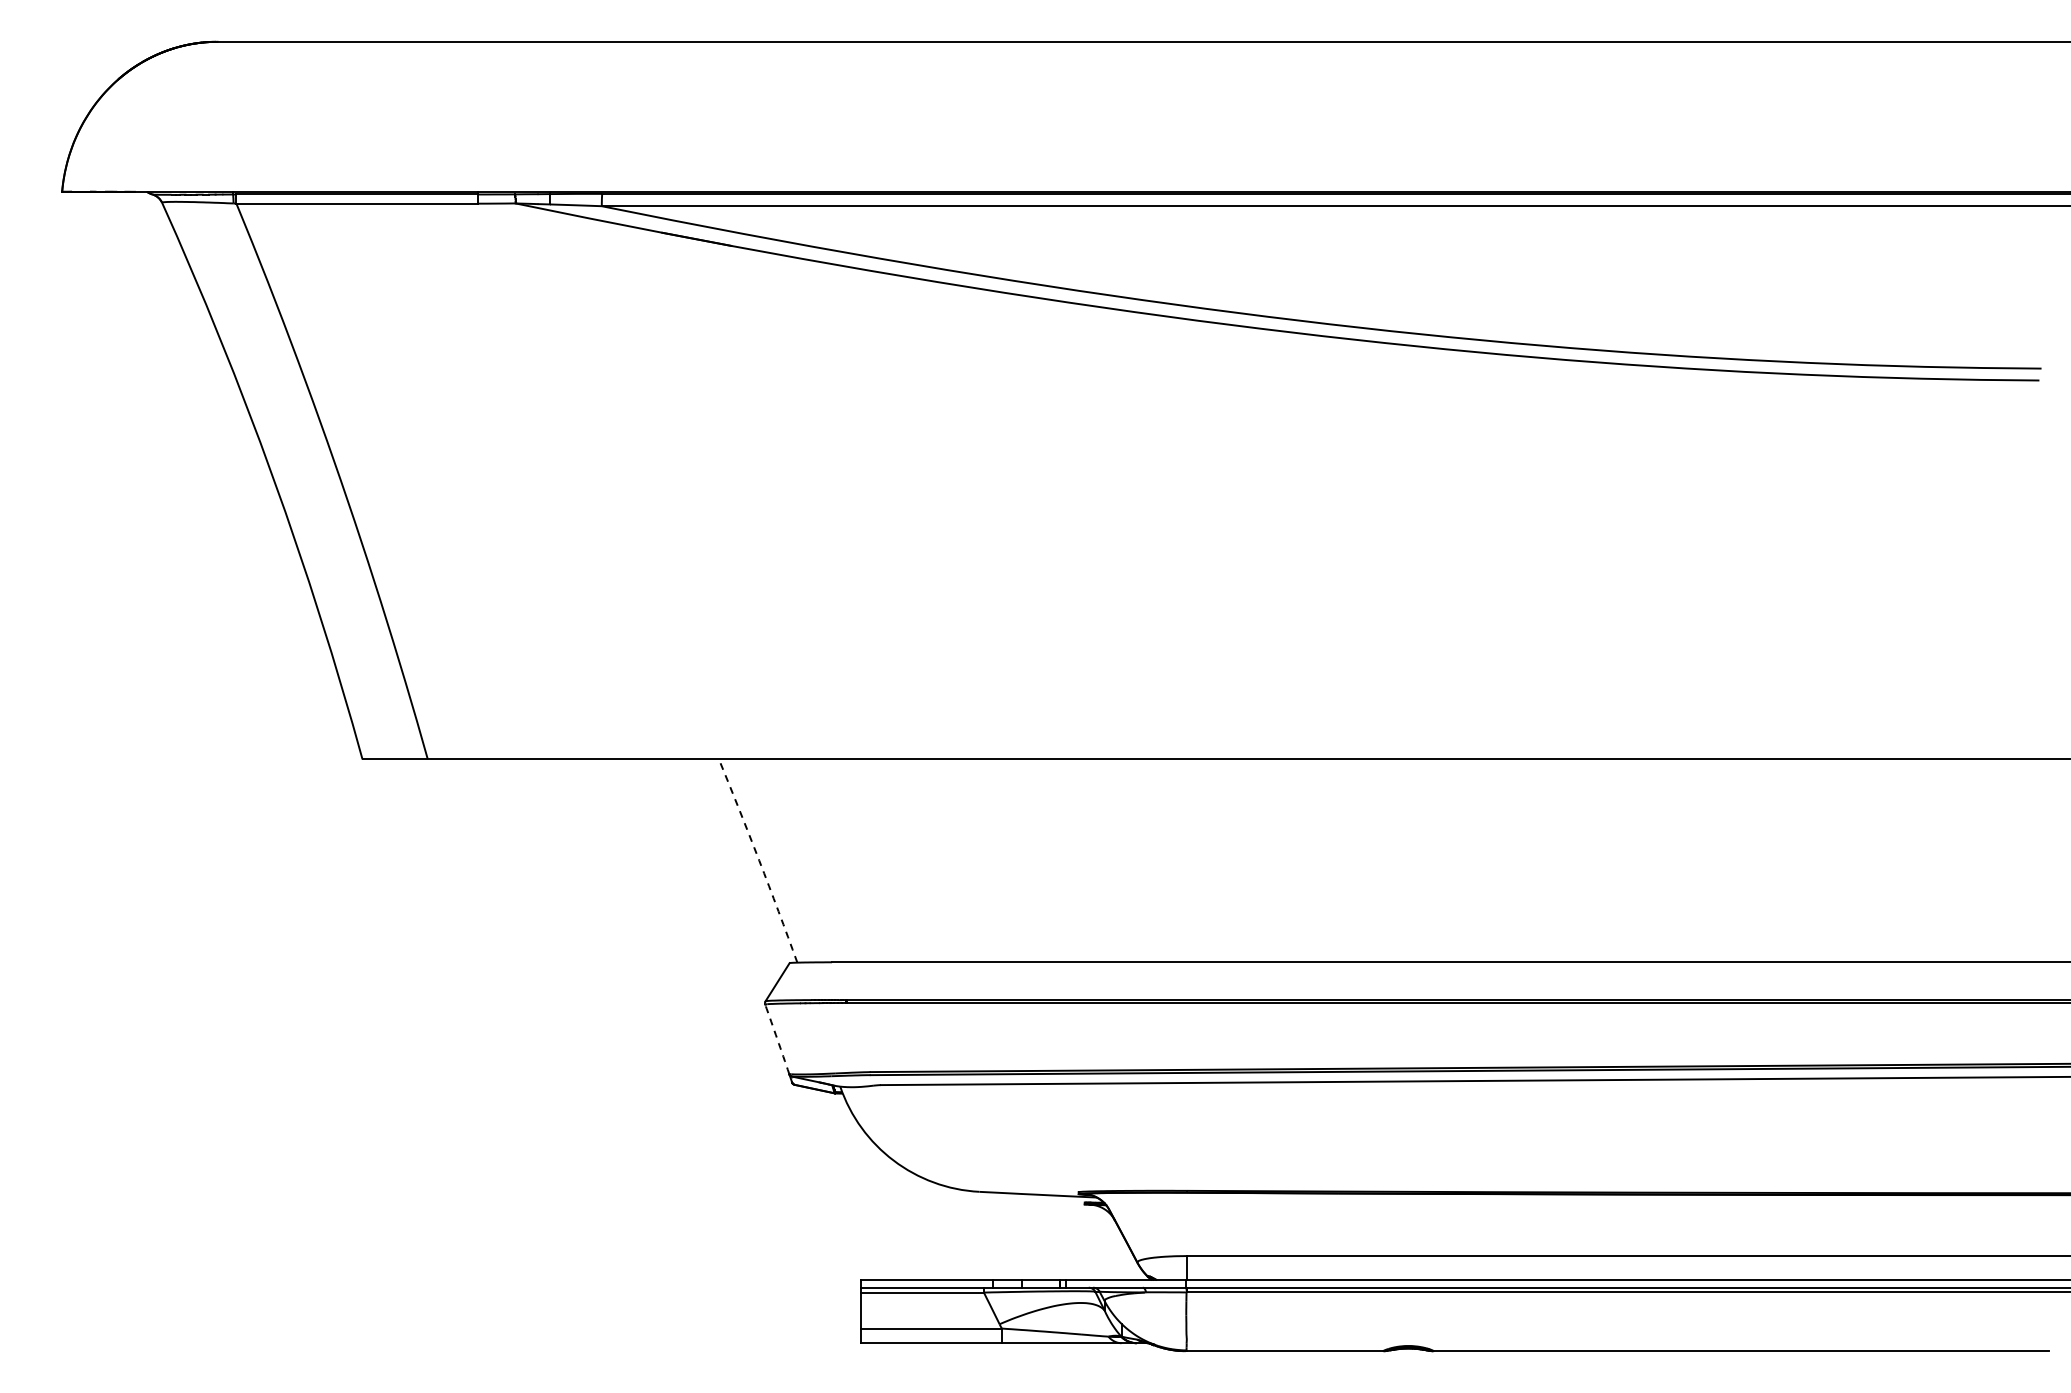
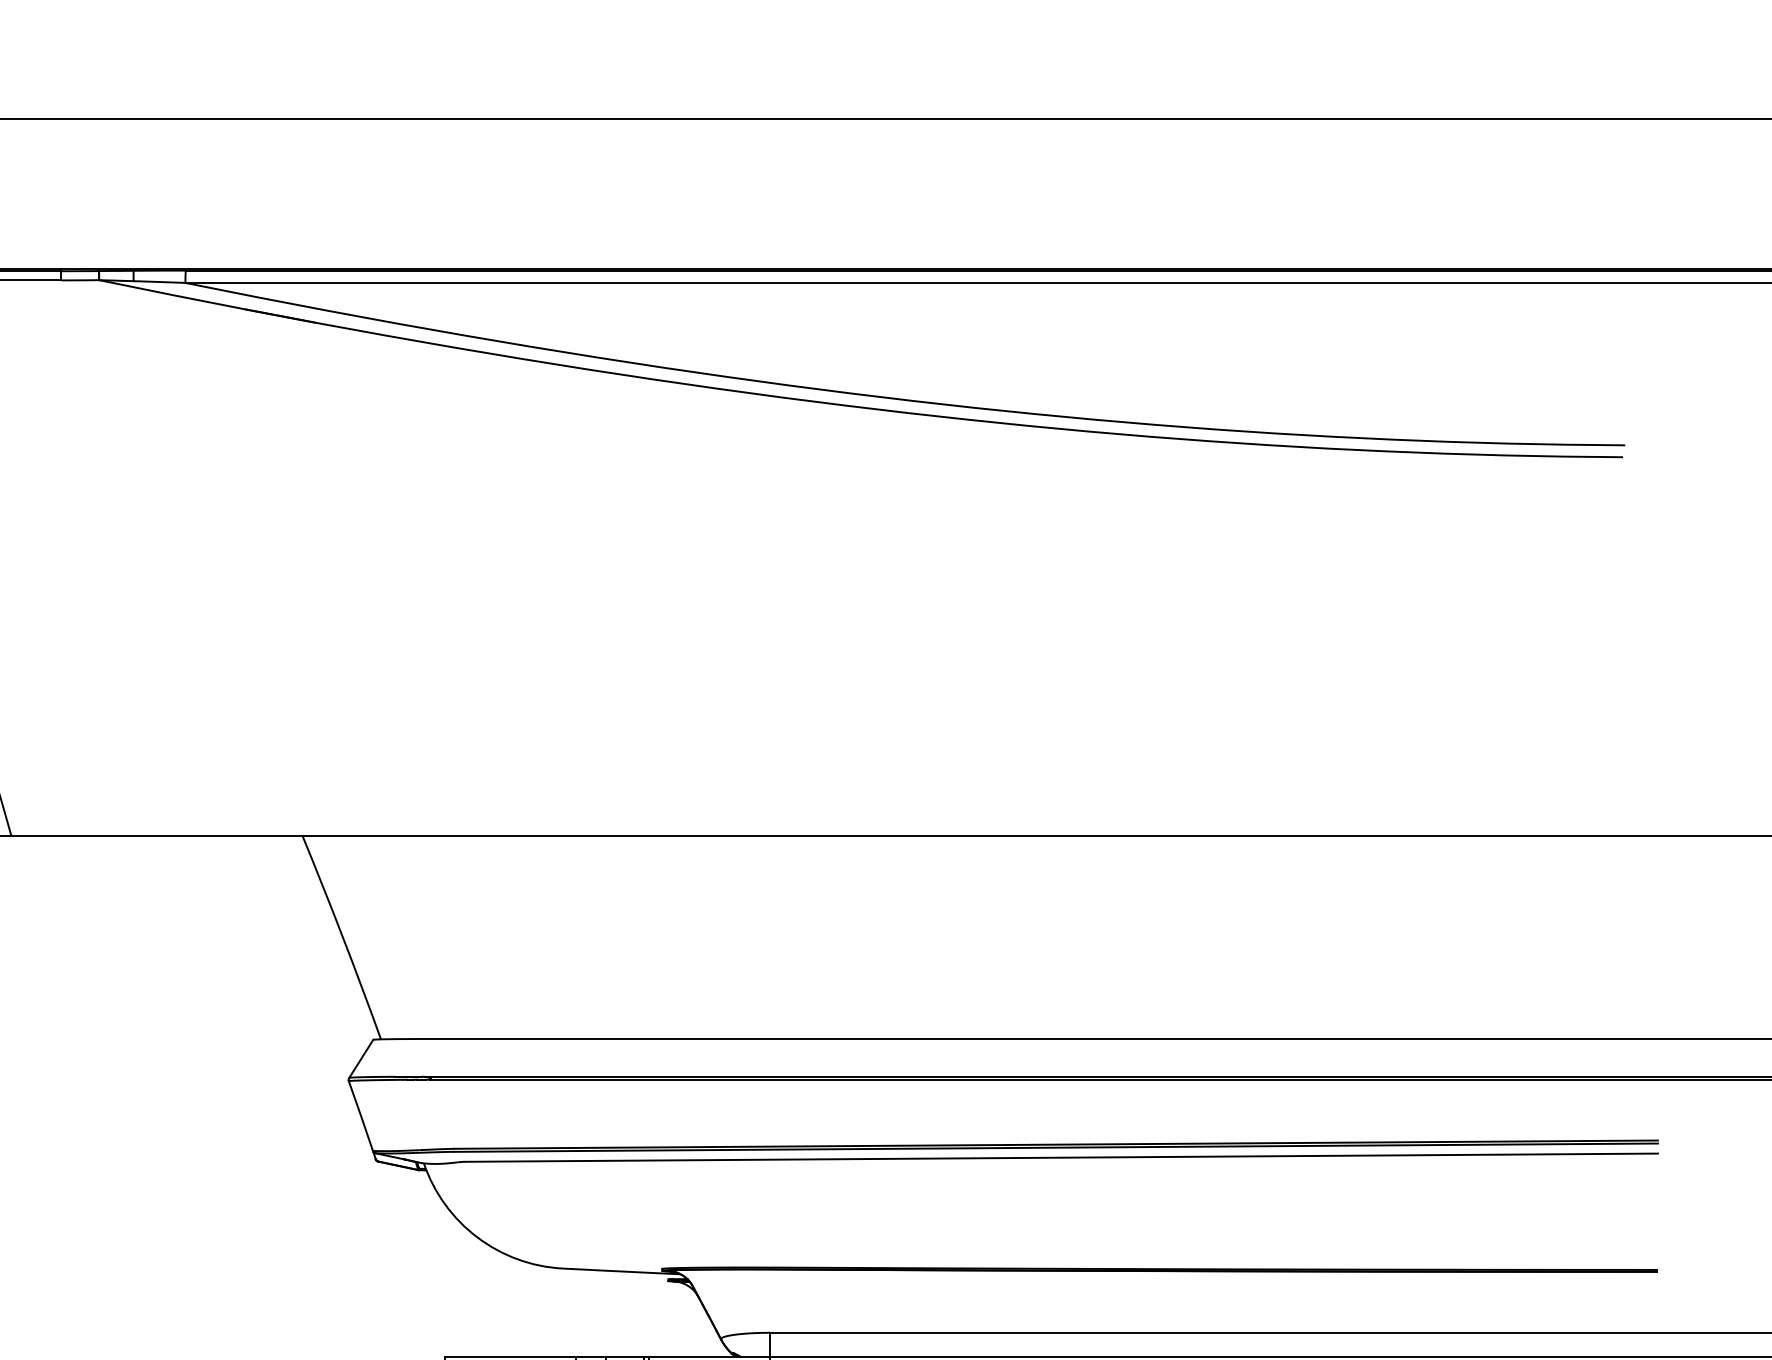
arc: (759, 860) -> (343, 937), dashed -> solid
arc: (777, 1039) -> (361, 1116), dashed -> solid

